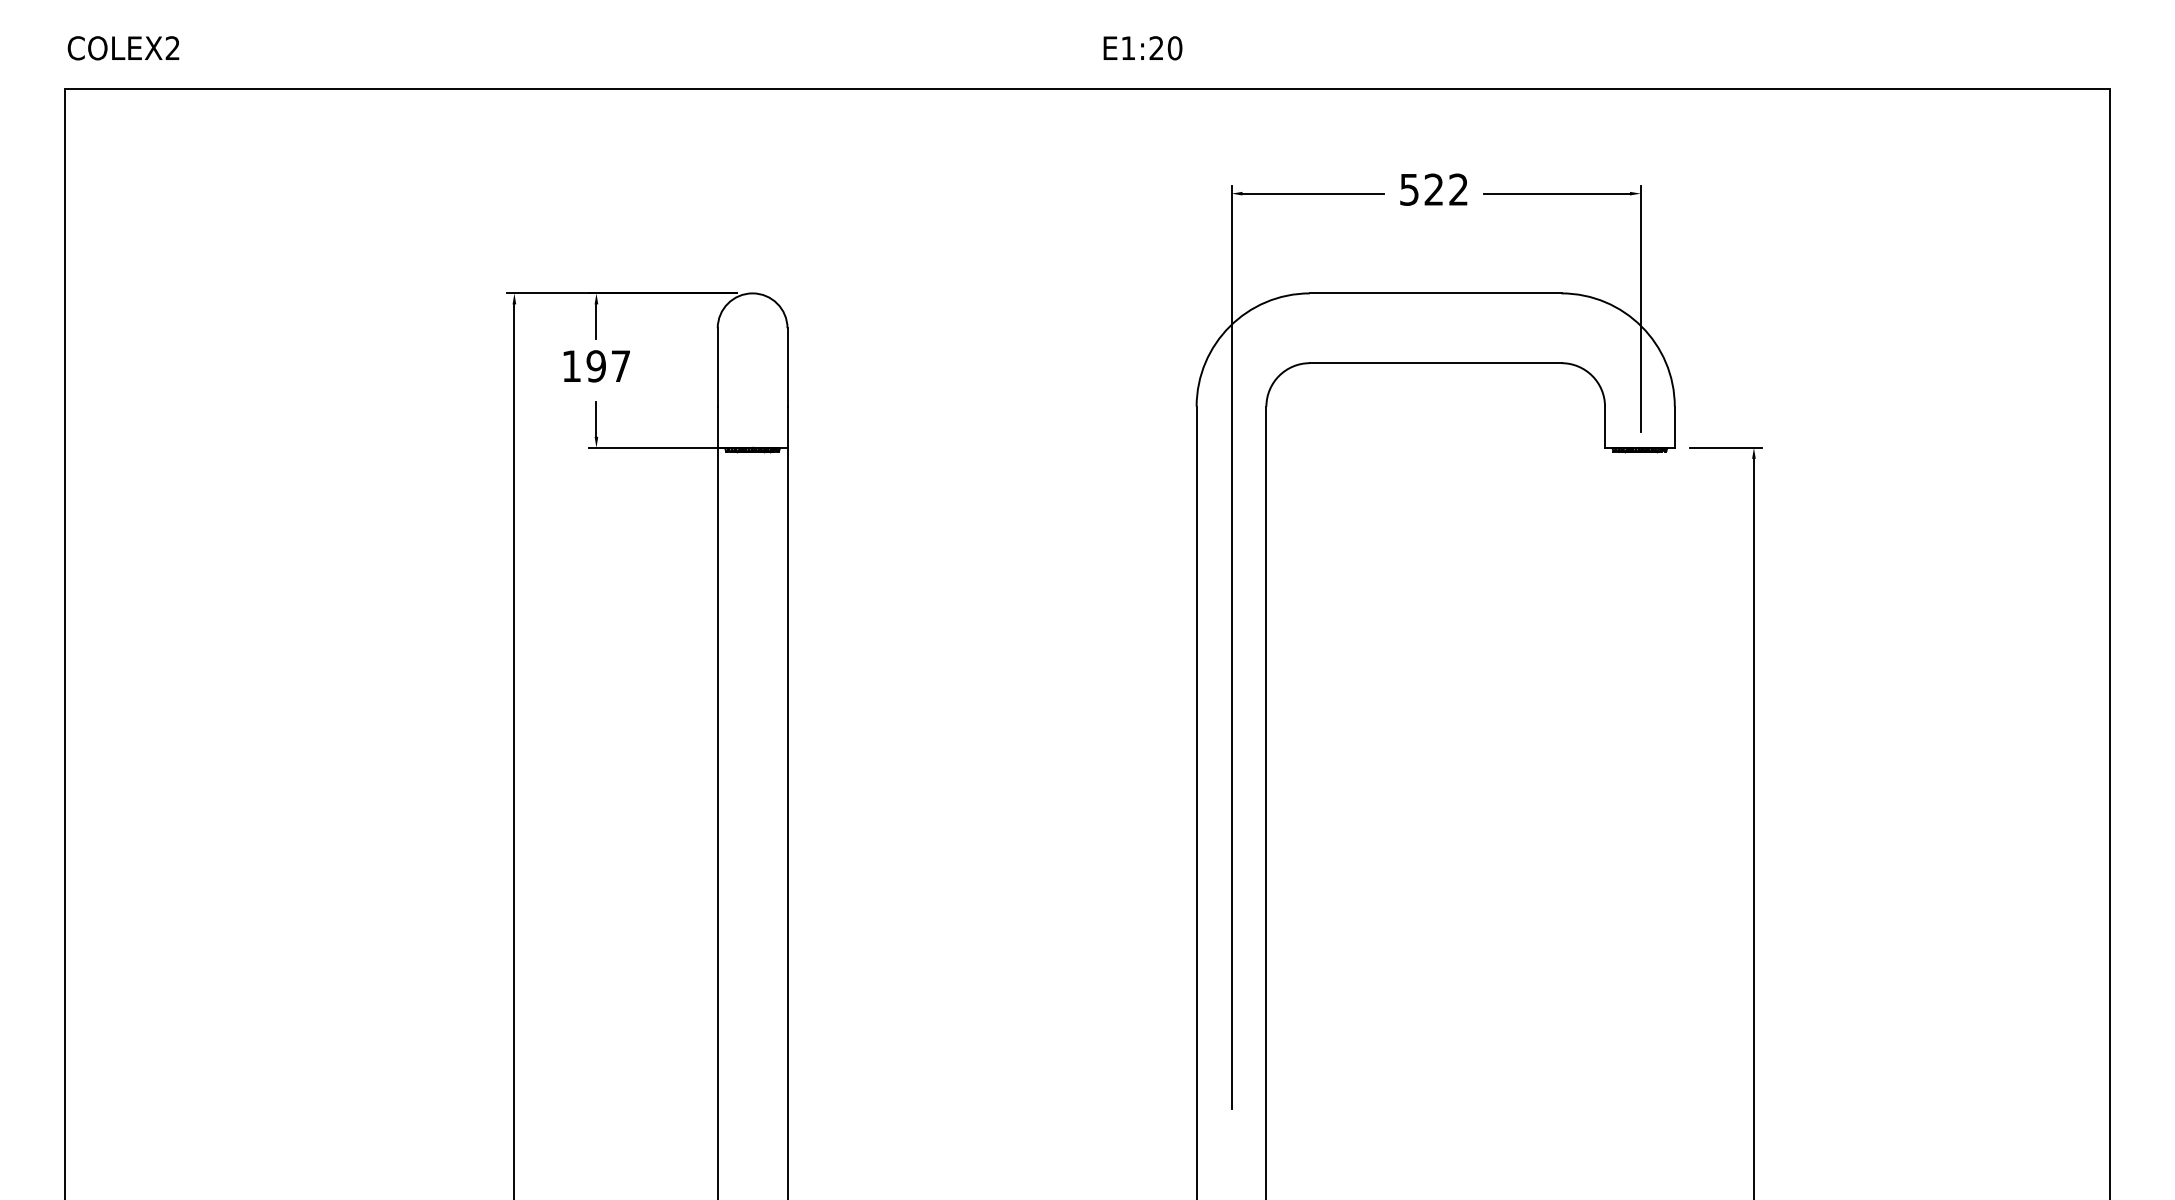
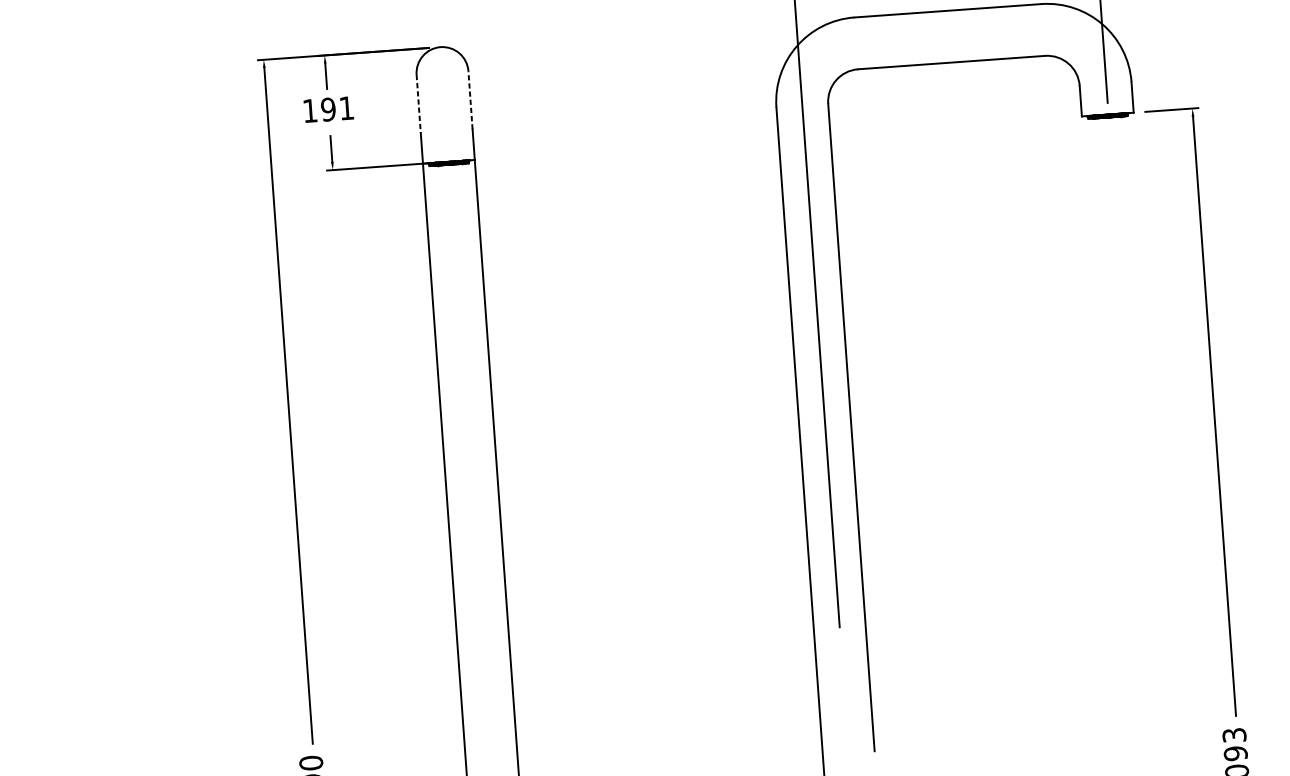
text: (620, 365) -> (346, 107), 197 -> 191
line: (787, 366) -> (470, 99), solid -> dashed
line: (717, 367) -> (418, 104), solid -> dashed

